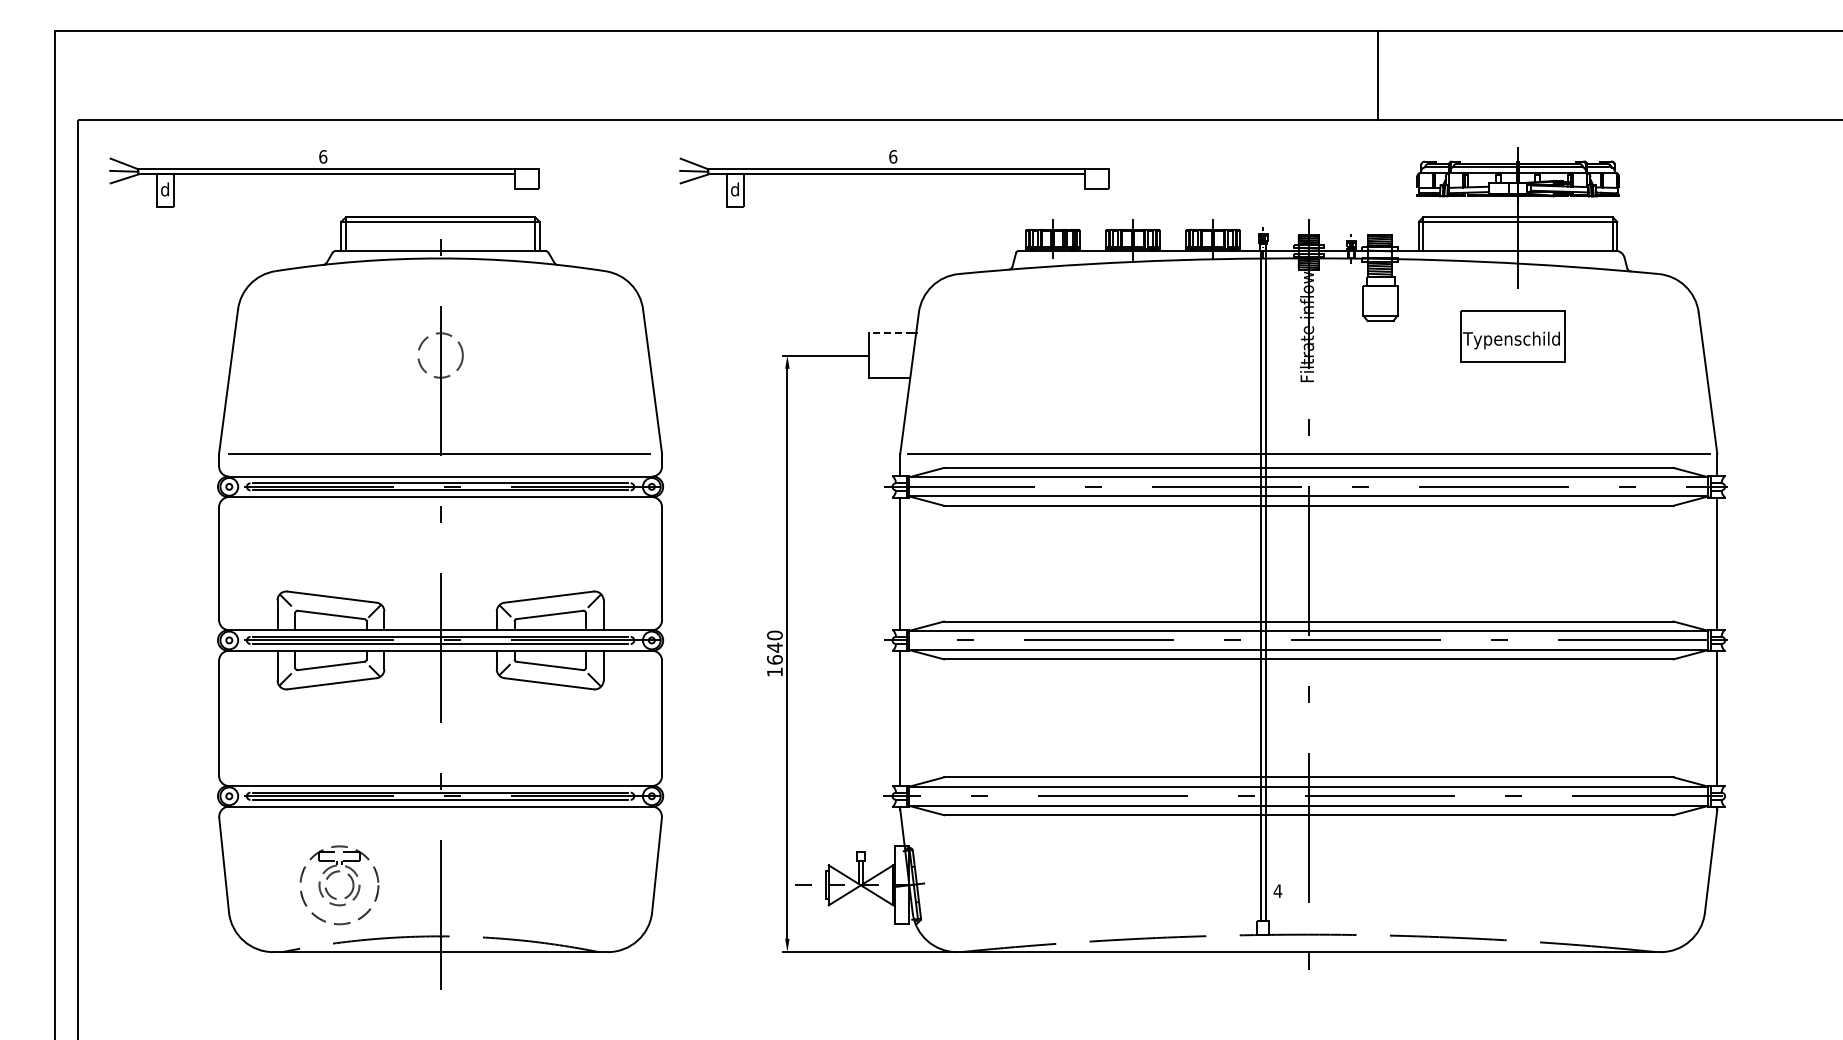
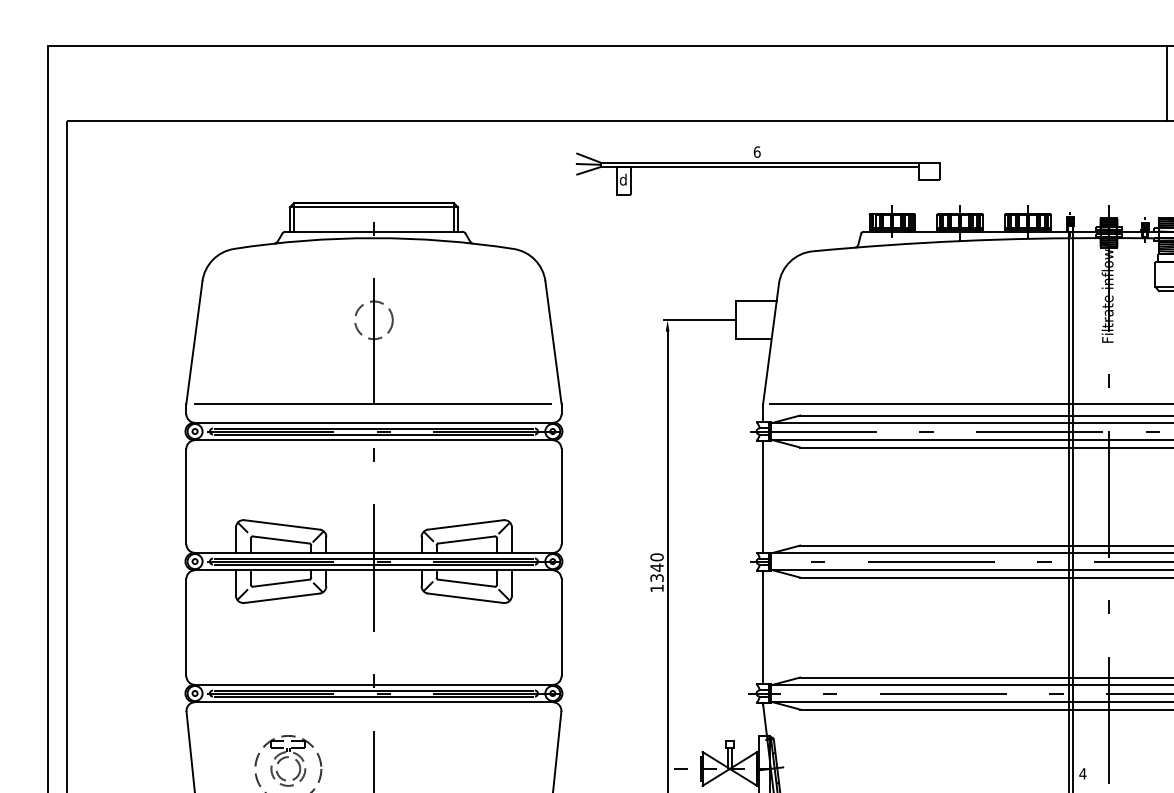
part: (324, 178) -> (275, 170), removed
line: (890, 333) -> (754, 301), dashed -> solid
text: (774, 659) -> (656, 577), 1640 -> 1340

